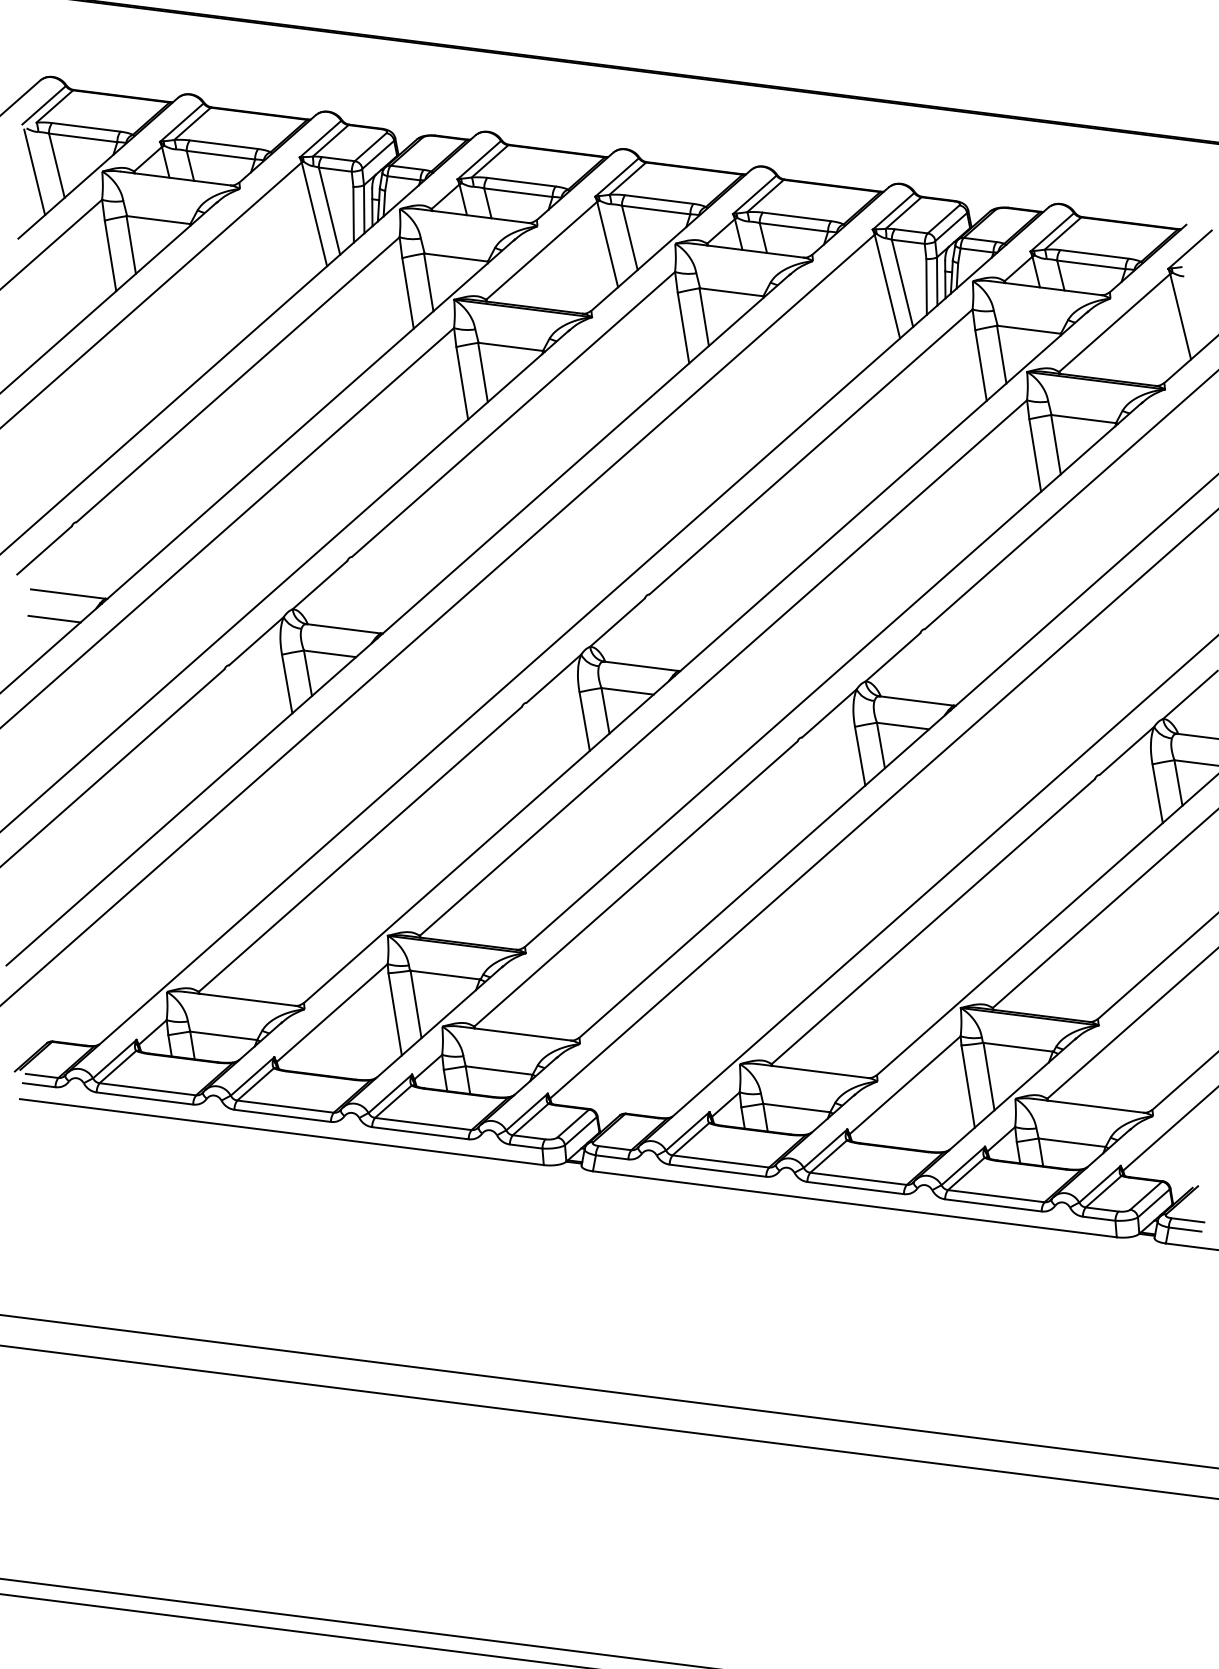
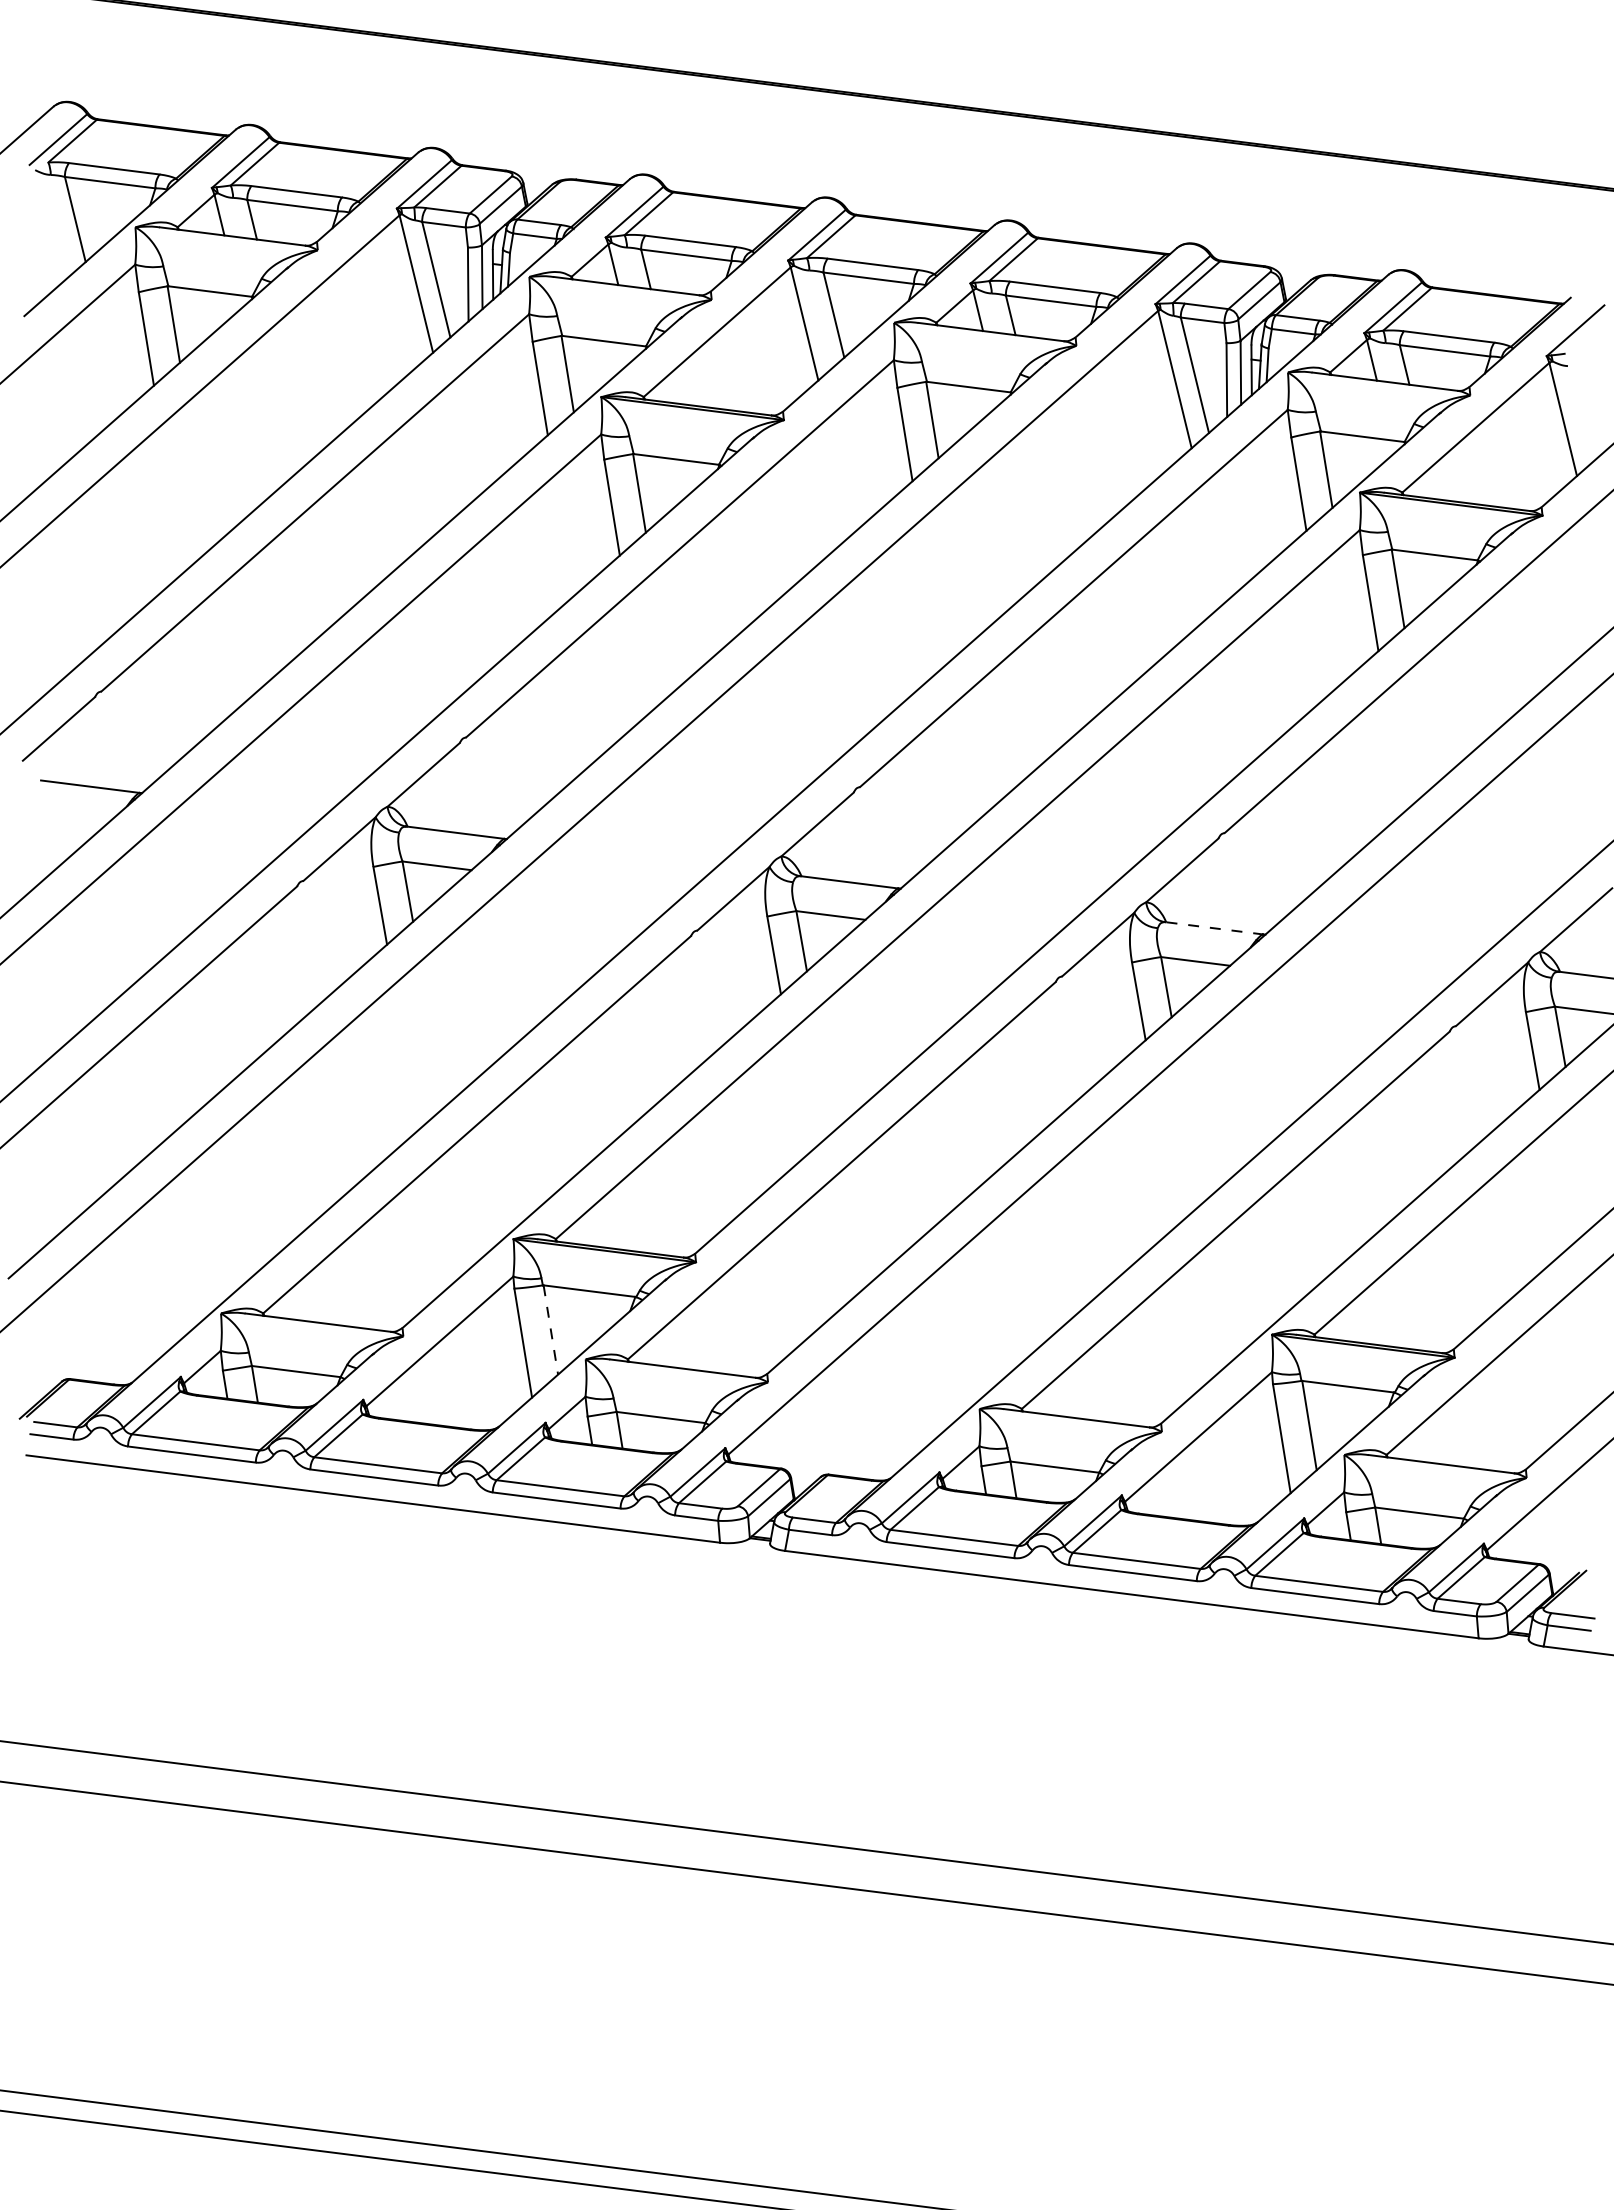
line: (34, 171) -> (45, 227), removed
line: (53, 618) -> (71, 819), removed
line: (916, 701) -> (1213, 928), solid -> dashed
line: (415, 1004) -> (550, 1330), solid -> dashed

